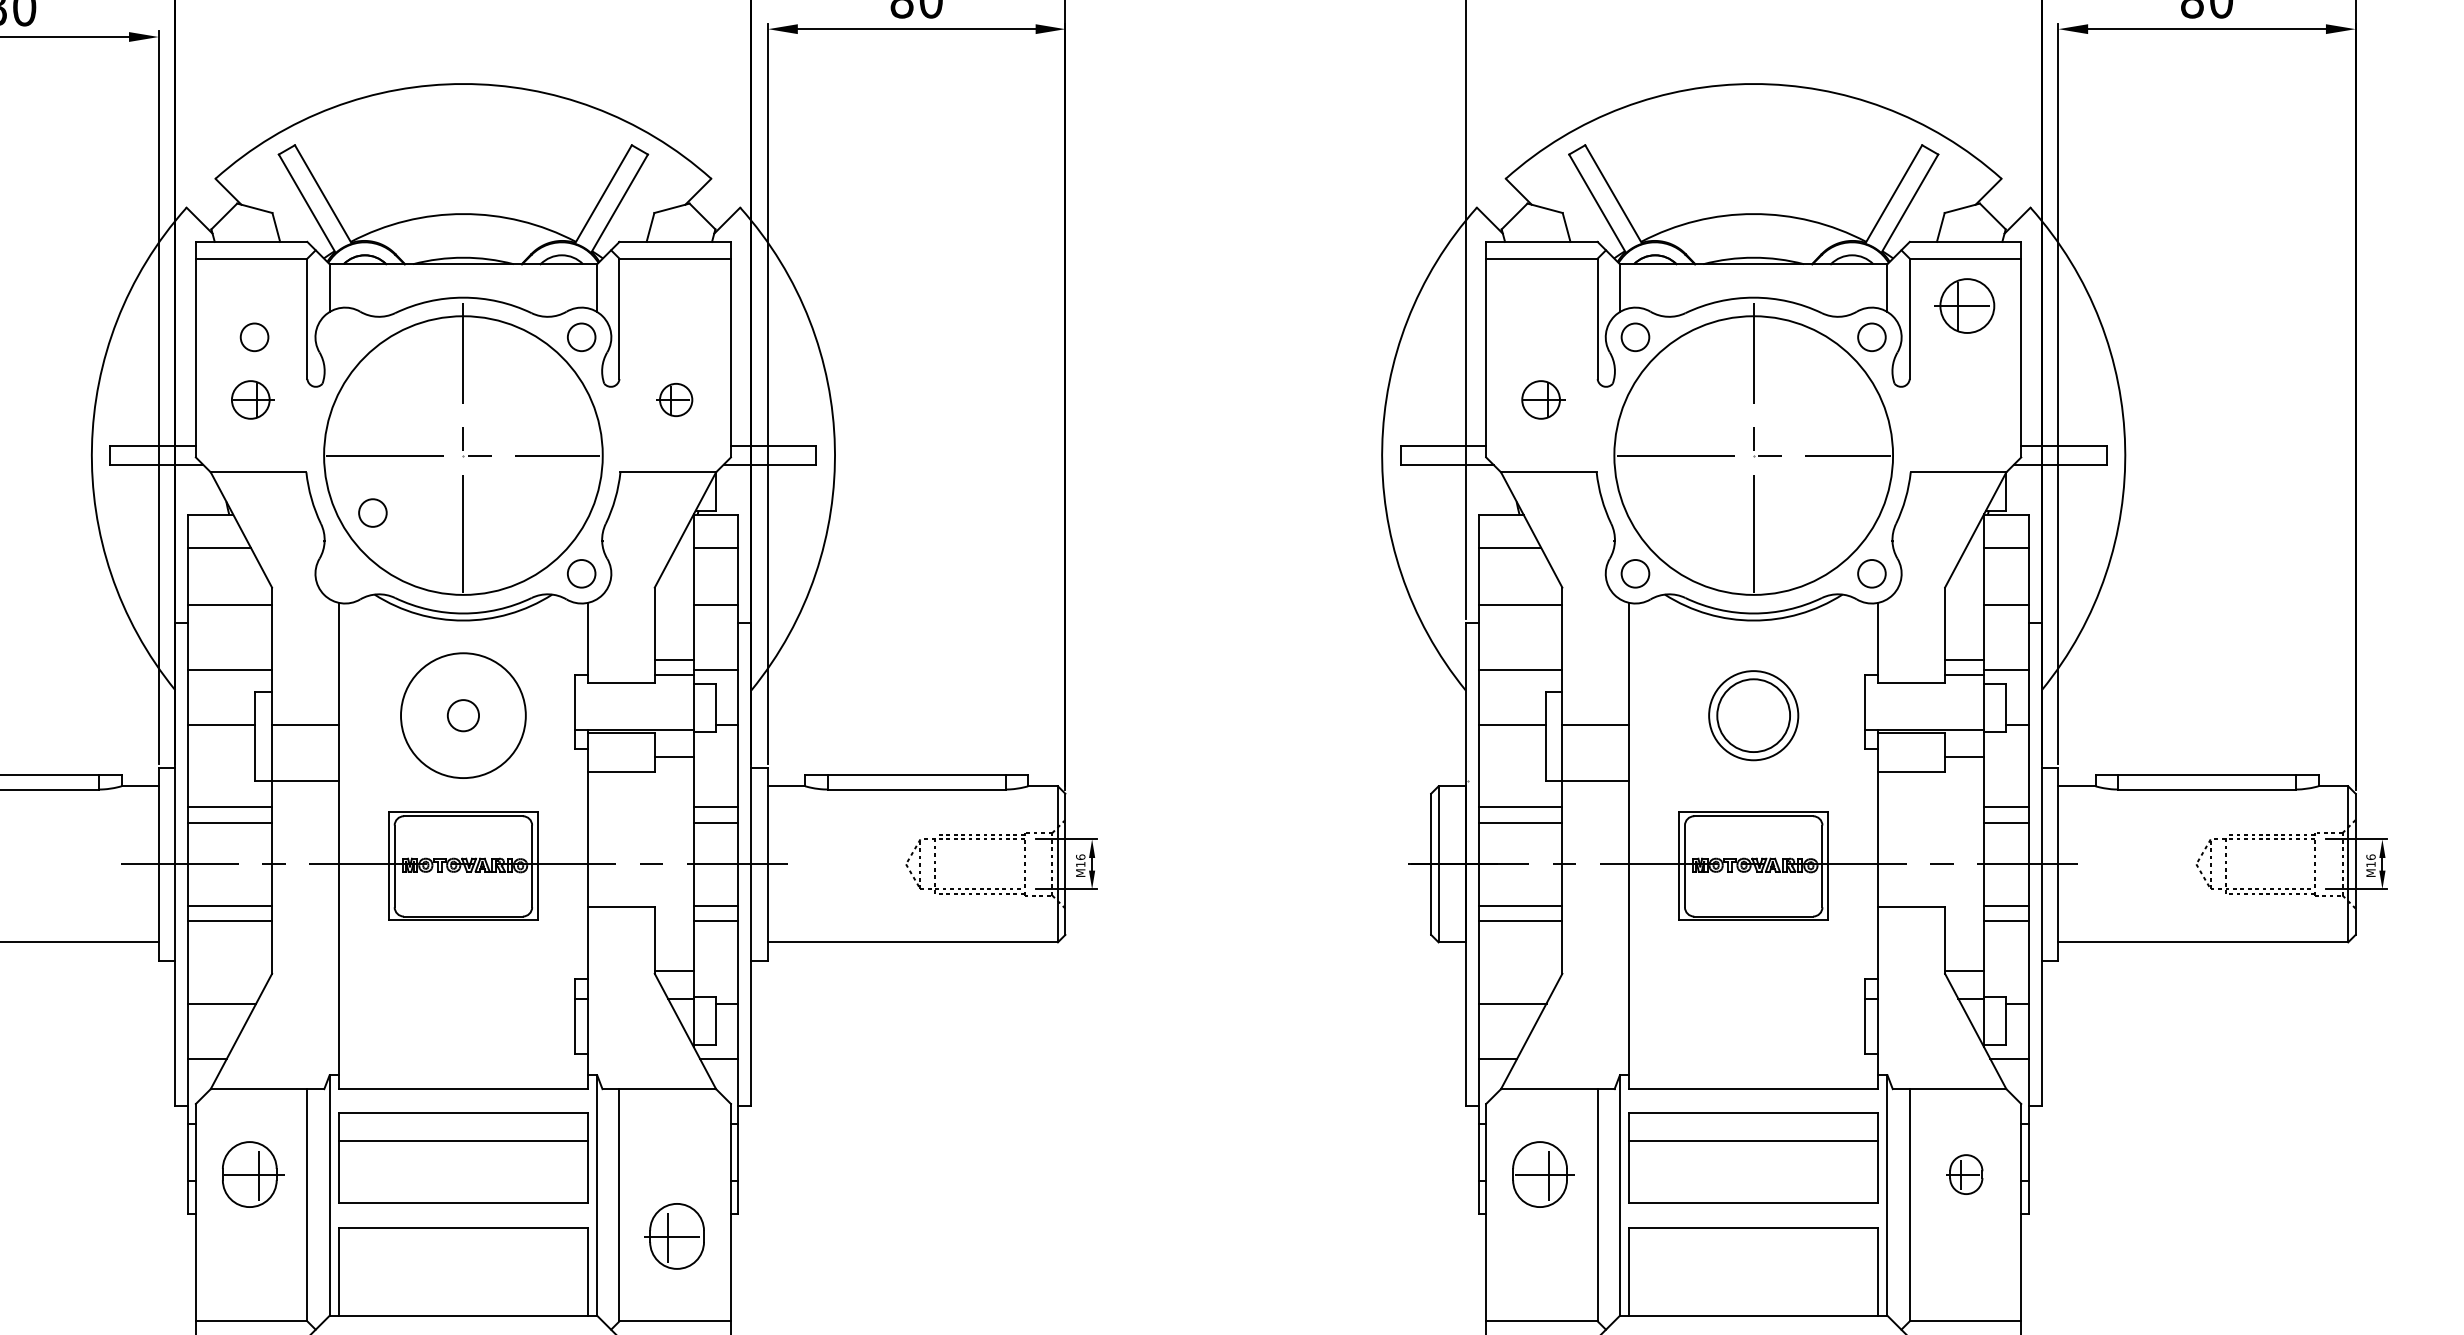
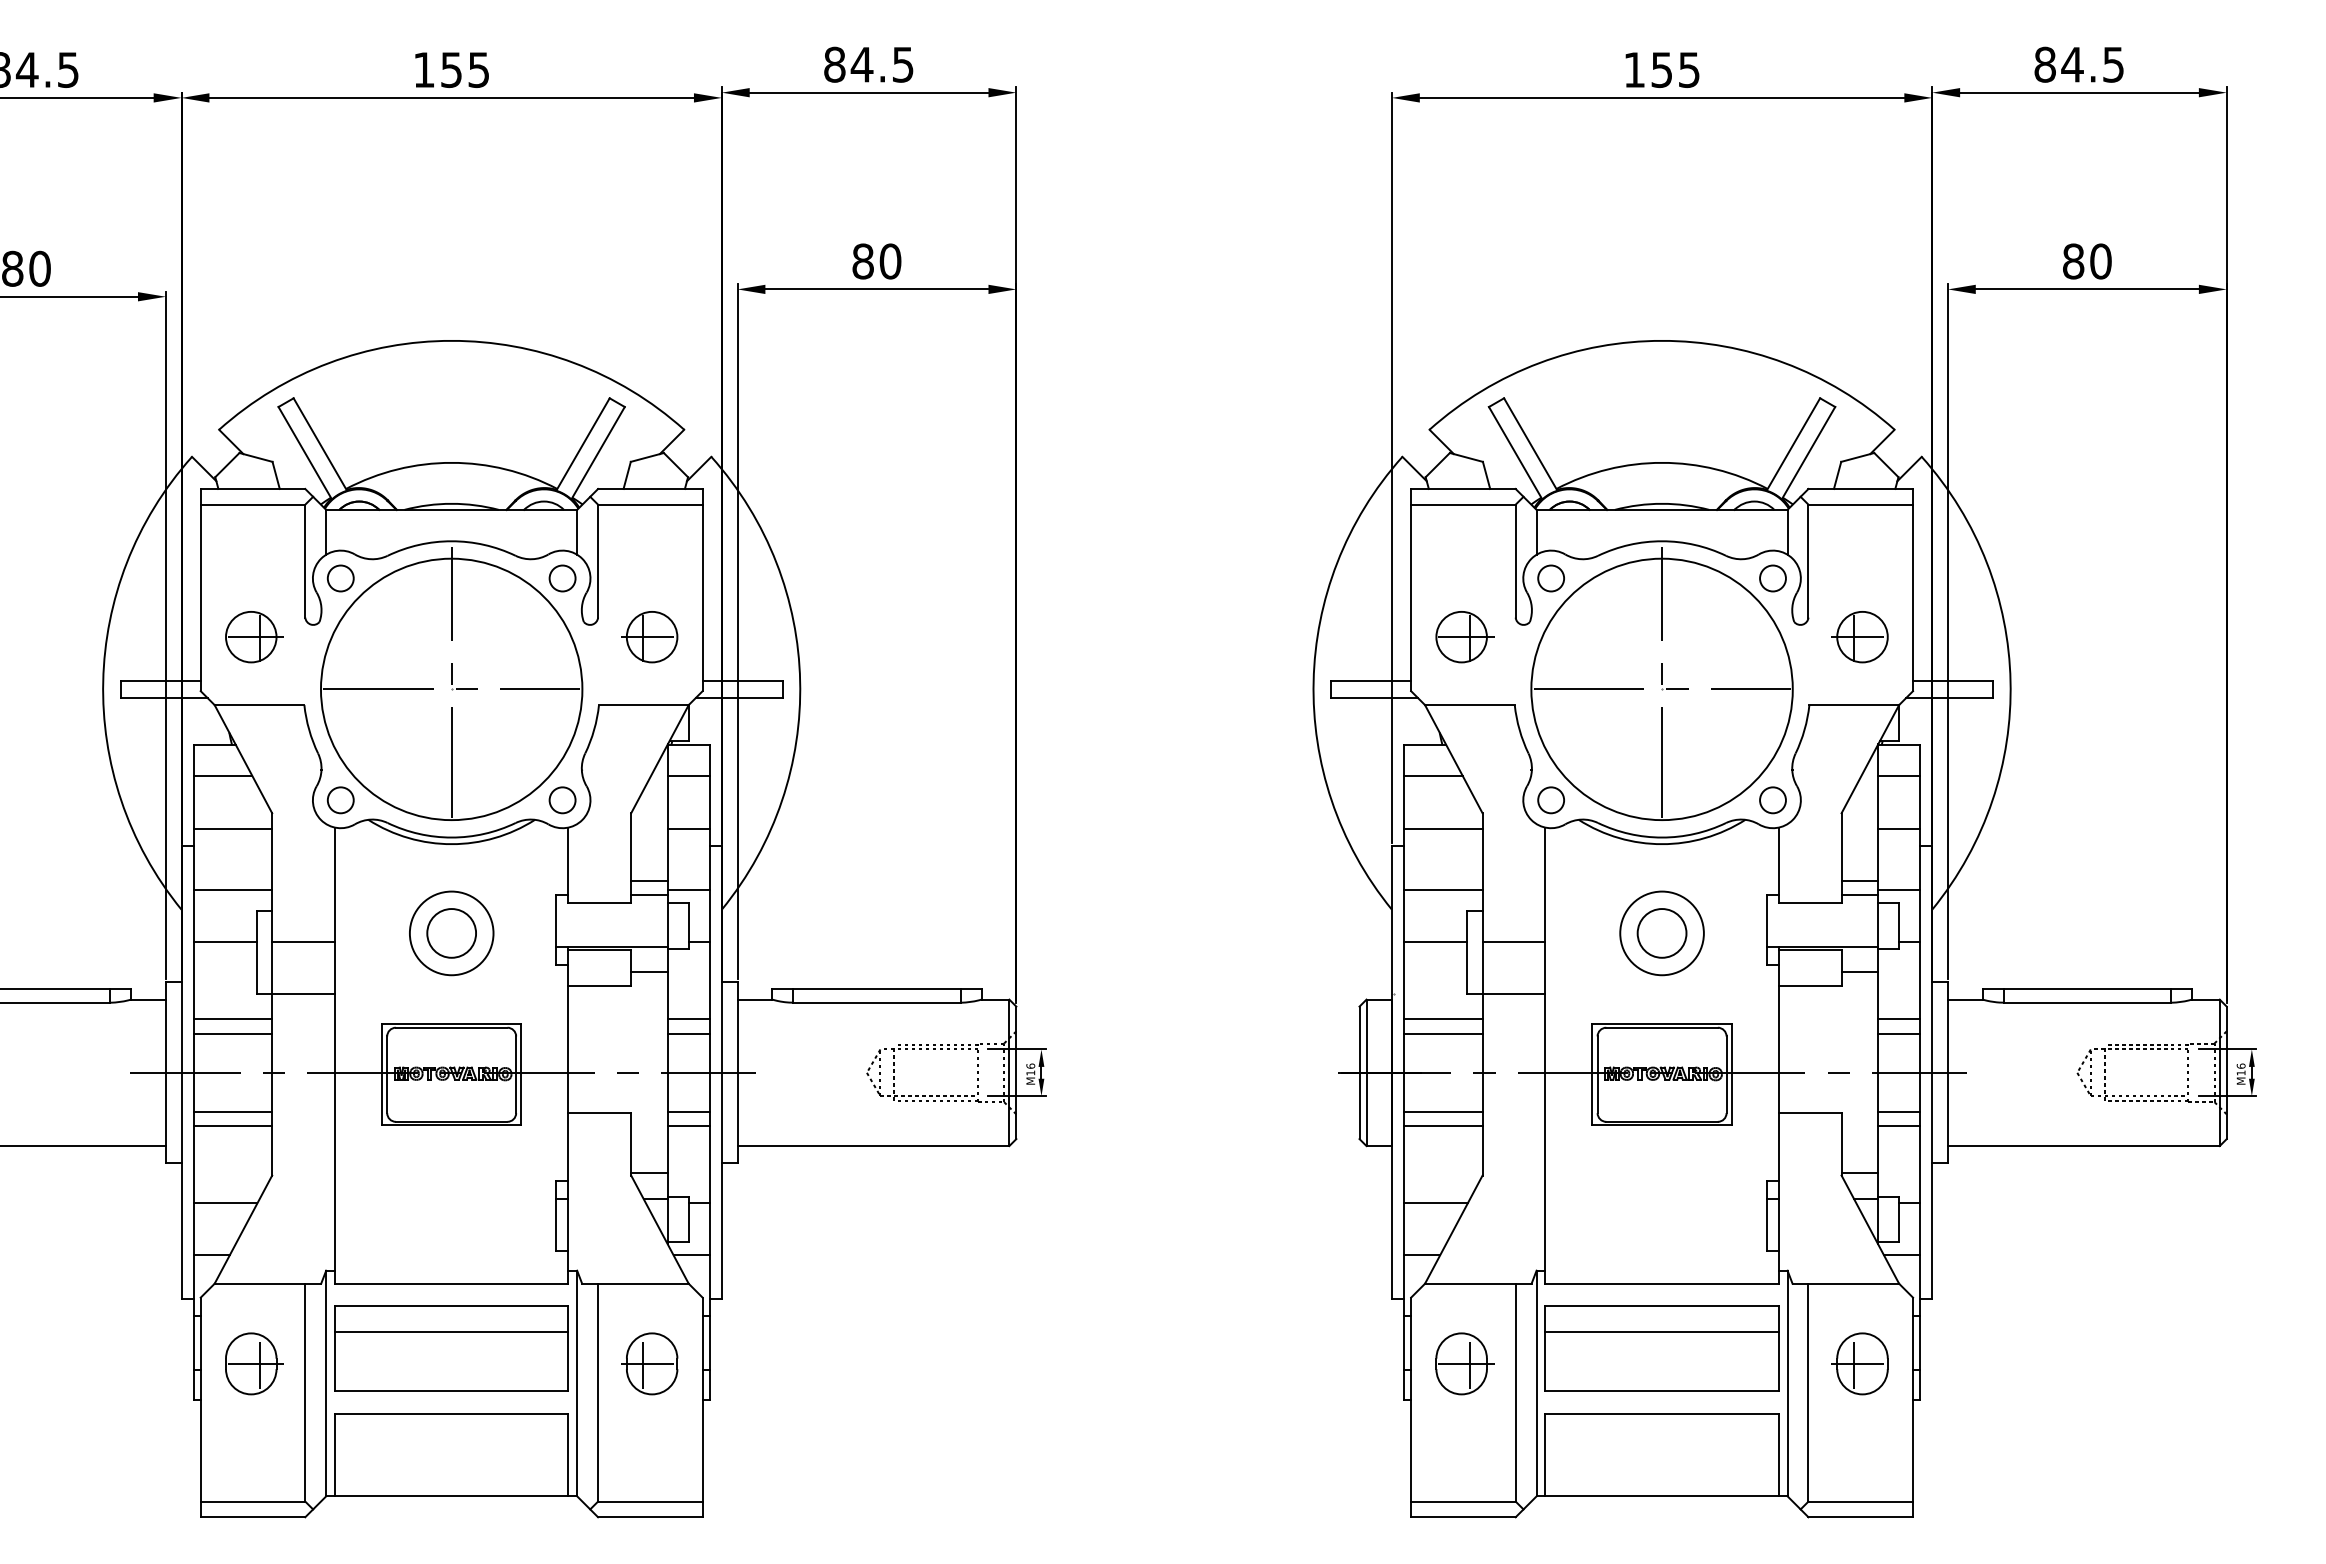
part: (1964, 306) -> (1859, 637), moved
circle: (254, 337) -> (340, 578), moved
part: (253, 400) -> (254, 637), size x1.43
part: (674, 400) -> (649, 637), size x1.67
part: (1543, 400) -> (1464, 637), size x1.43
circle: (372, 513) -> (340, 800), moved
circle: (463, 715) -> (451, 933), size x0.71
circle: (463, 715) -> (451, 933), size x1.67
circle: (1753, 715) -> (1661, 933), size x0.71
part: (1964, 1174) -> (1859, 1363), size x1.67
part: (674, 1235) -> (649, 1363), moved

